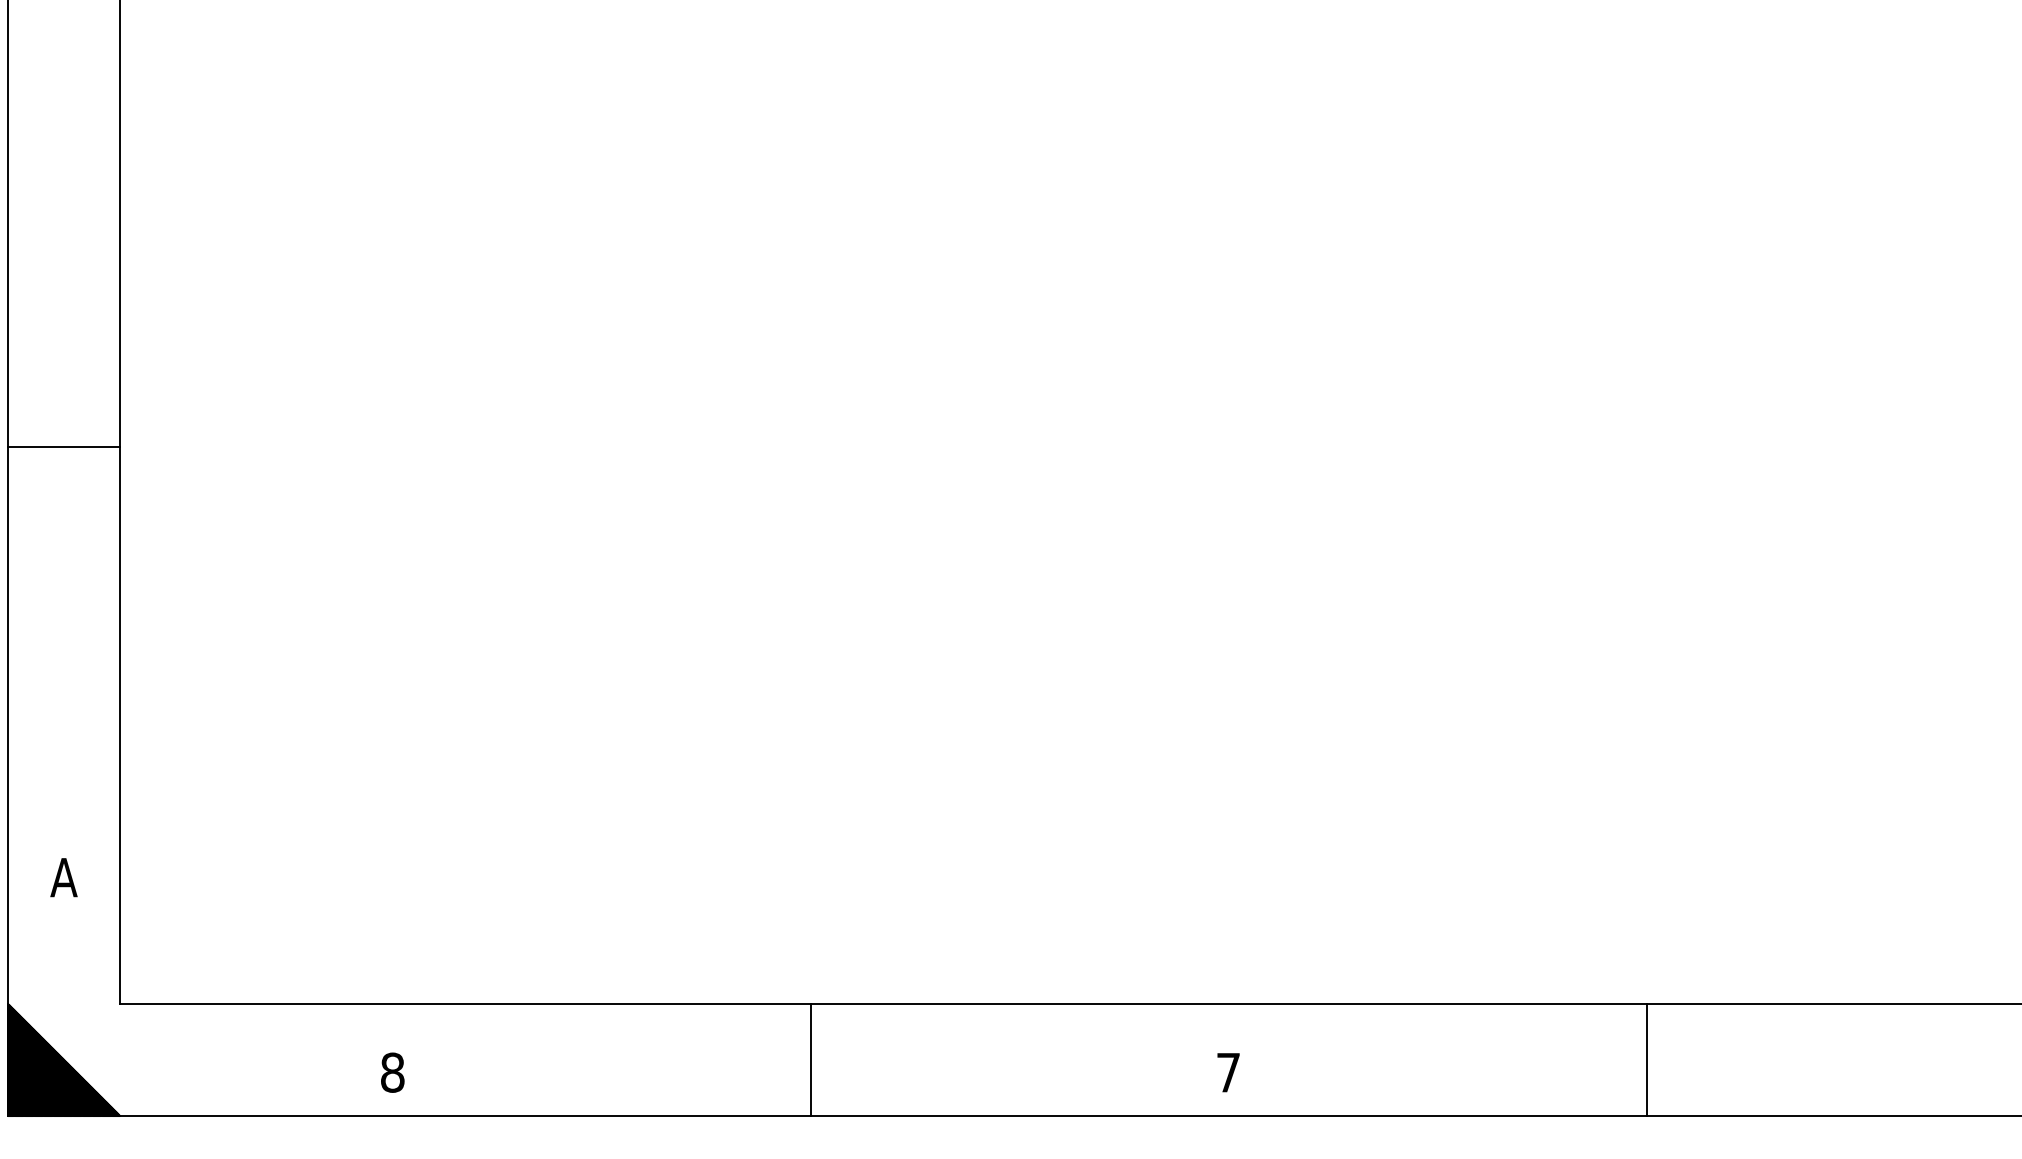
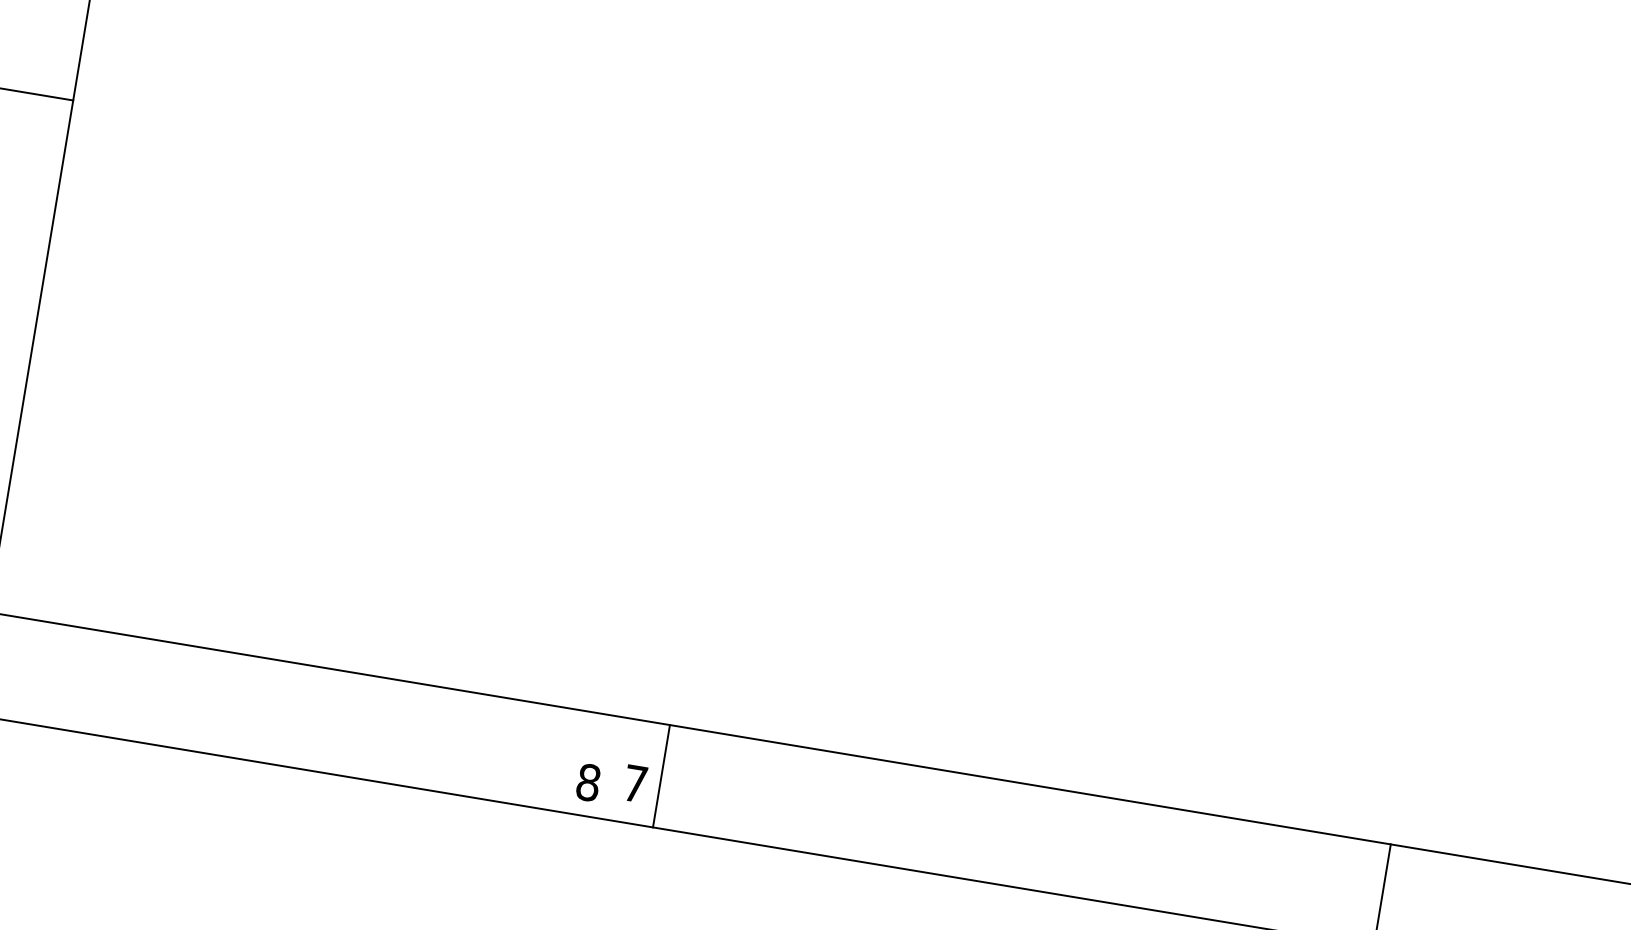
line: (810, 1059) -> (661, 775), moved
text: (392, 1072) -> (588, 782), moved
text: (1228, 1072) -> (635, 783), moved

